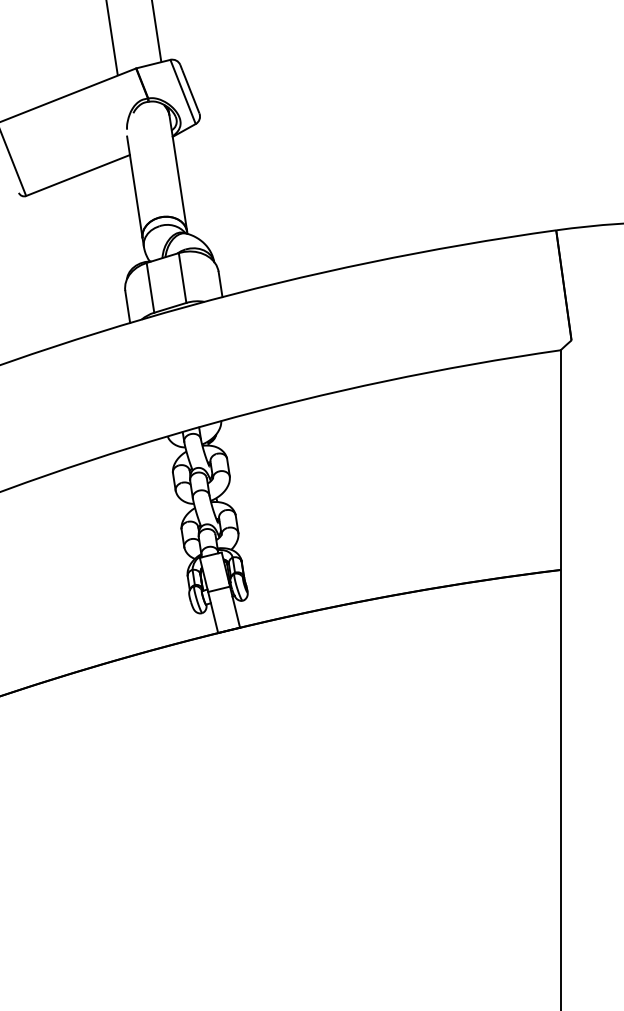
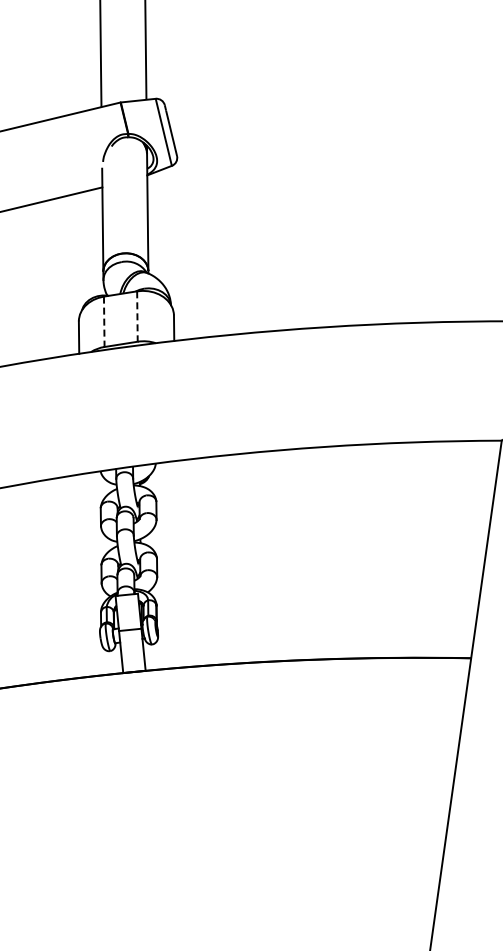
line: (182, 278) -> (137, 316), solid -> dashed
line: (150, 288) -> (104, 322), solid -> dashed

